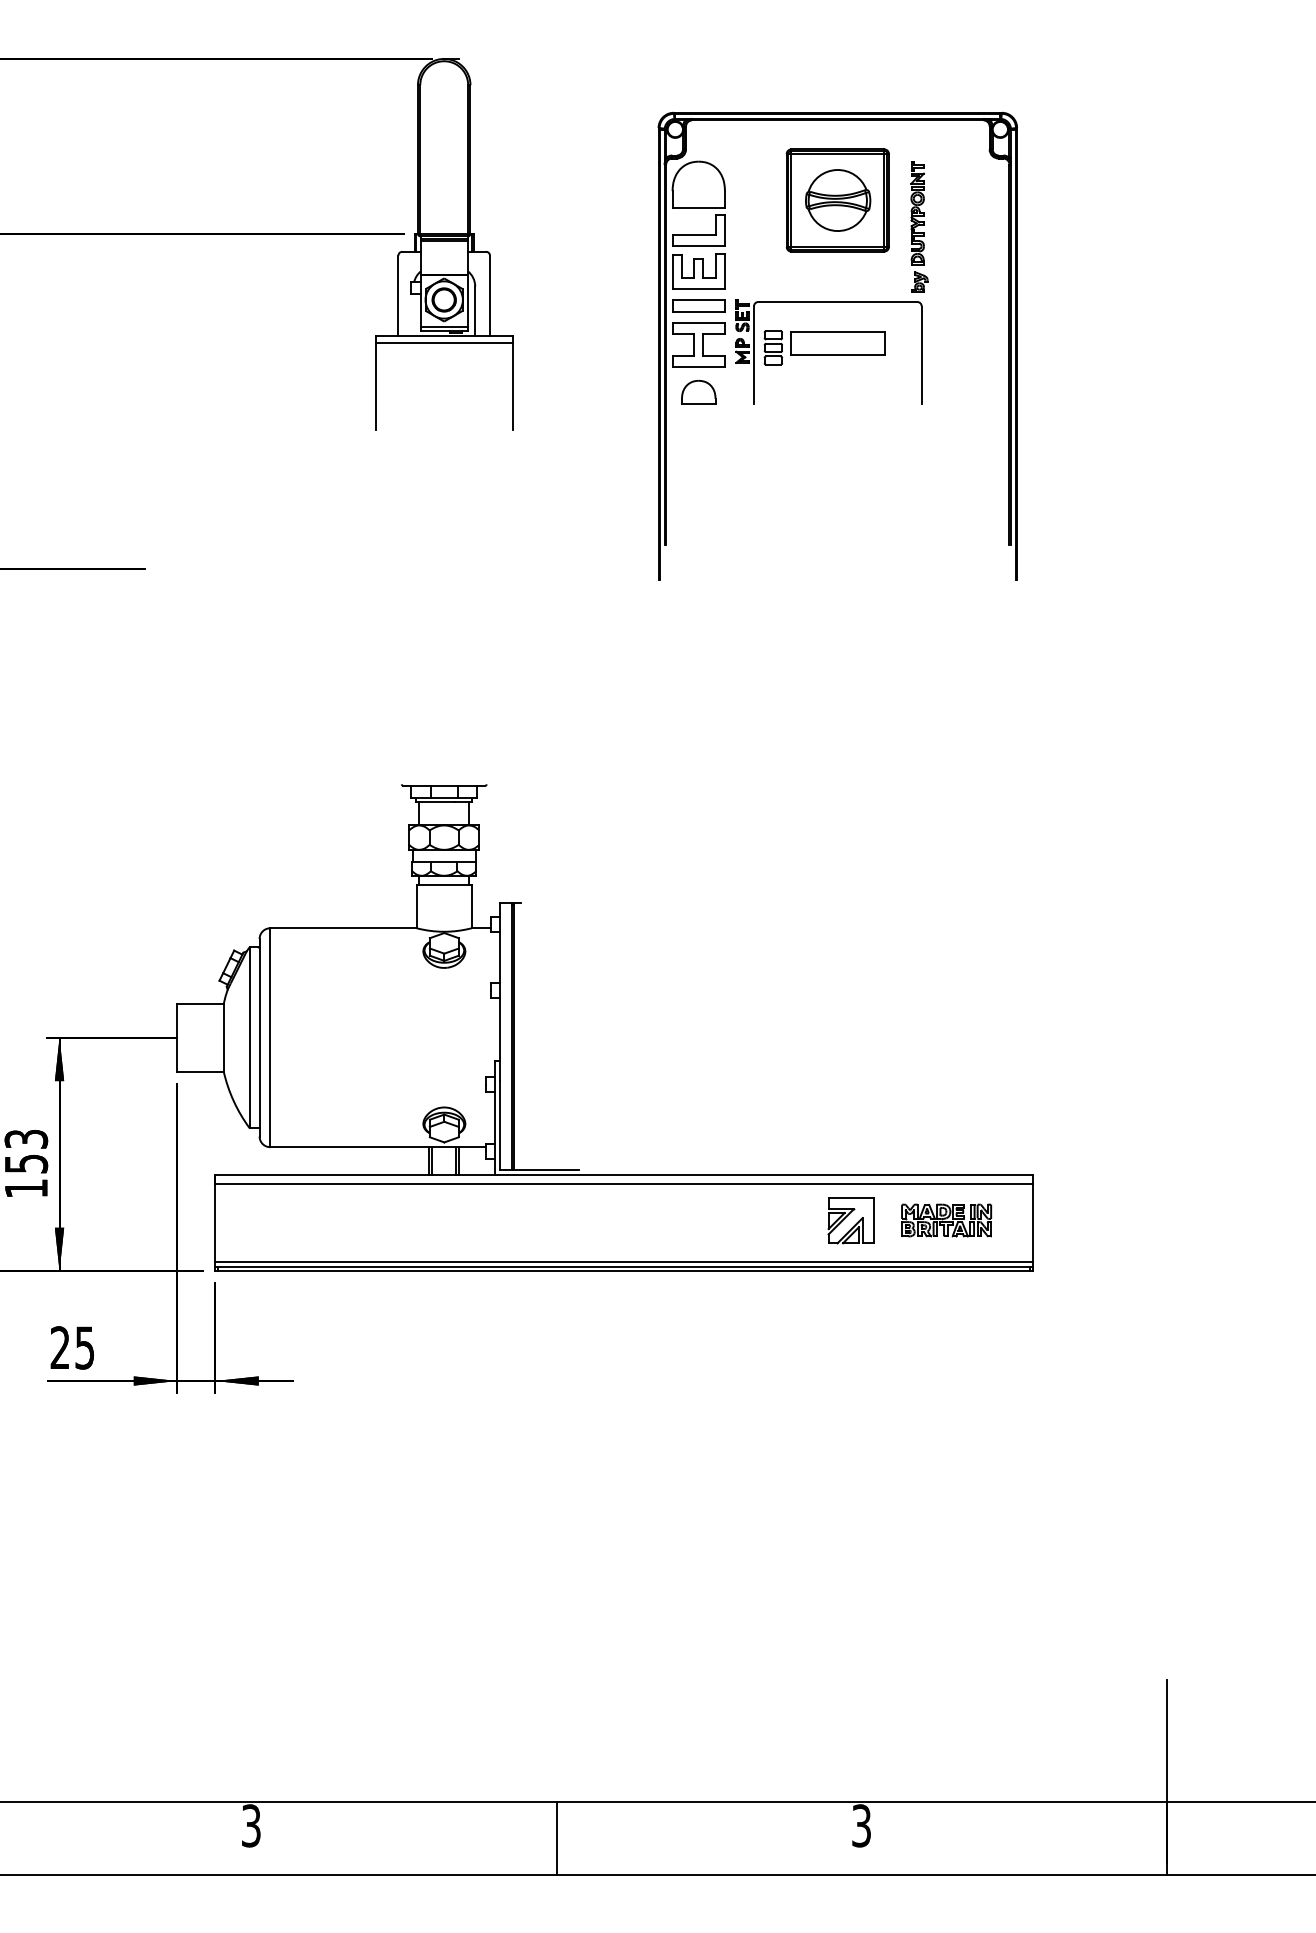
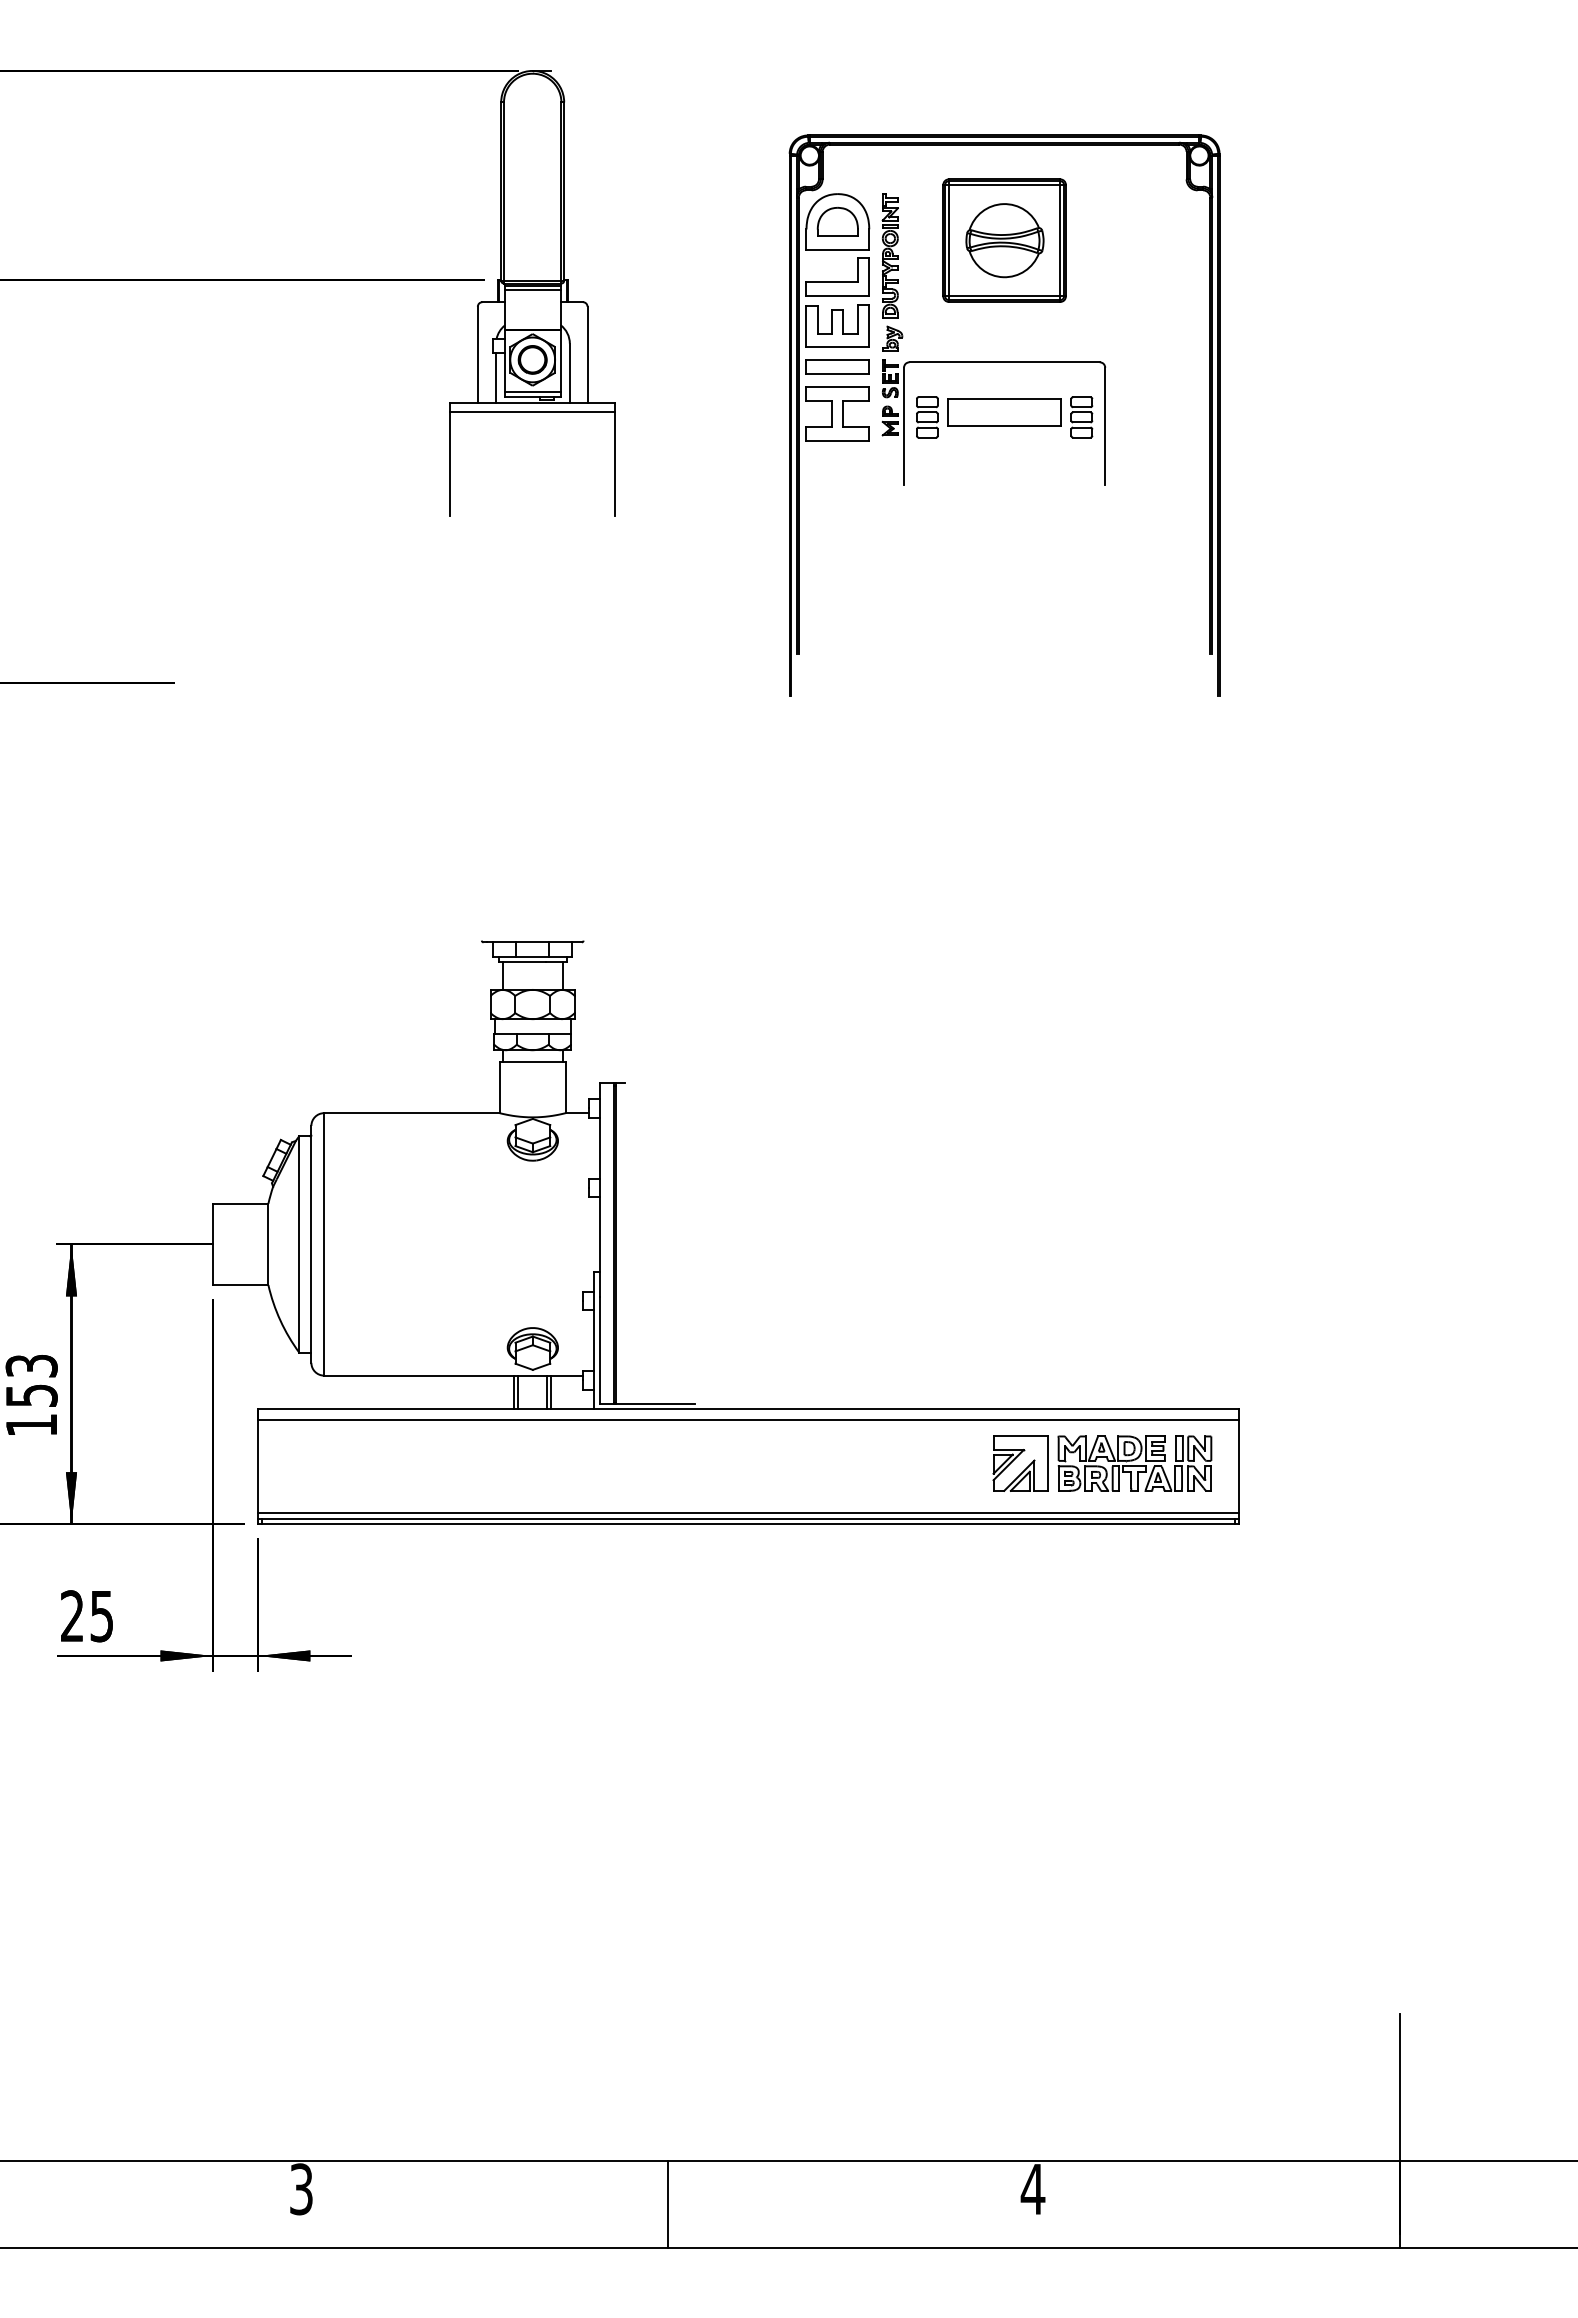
part: (919, 227) -> (892, 272), moved
line: (414, 314) -> (496, 377), added
part: (901, 348) -> (1081, 417), added
part: (698, 392) -> (837, 221), moved
part: (946, 1220) -> (1134, 1463), size x1.43
text: (861, 1826) -> (1032, 2189), 3 -> 4

